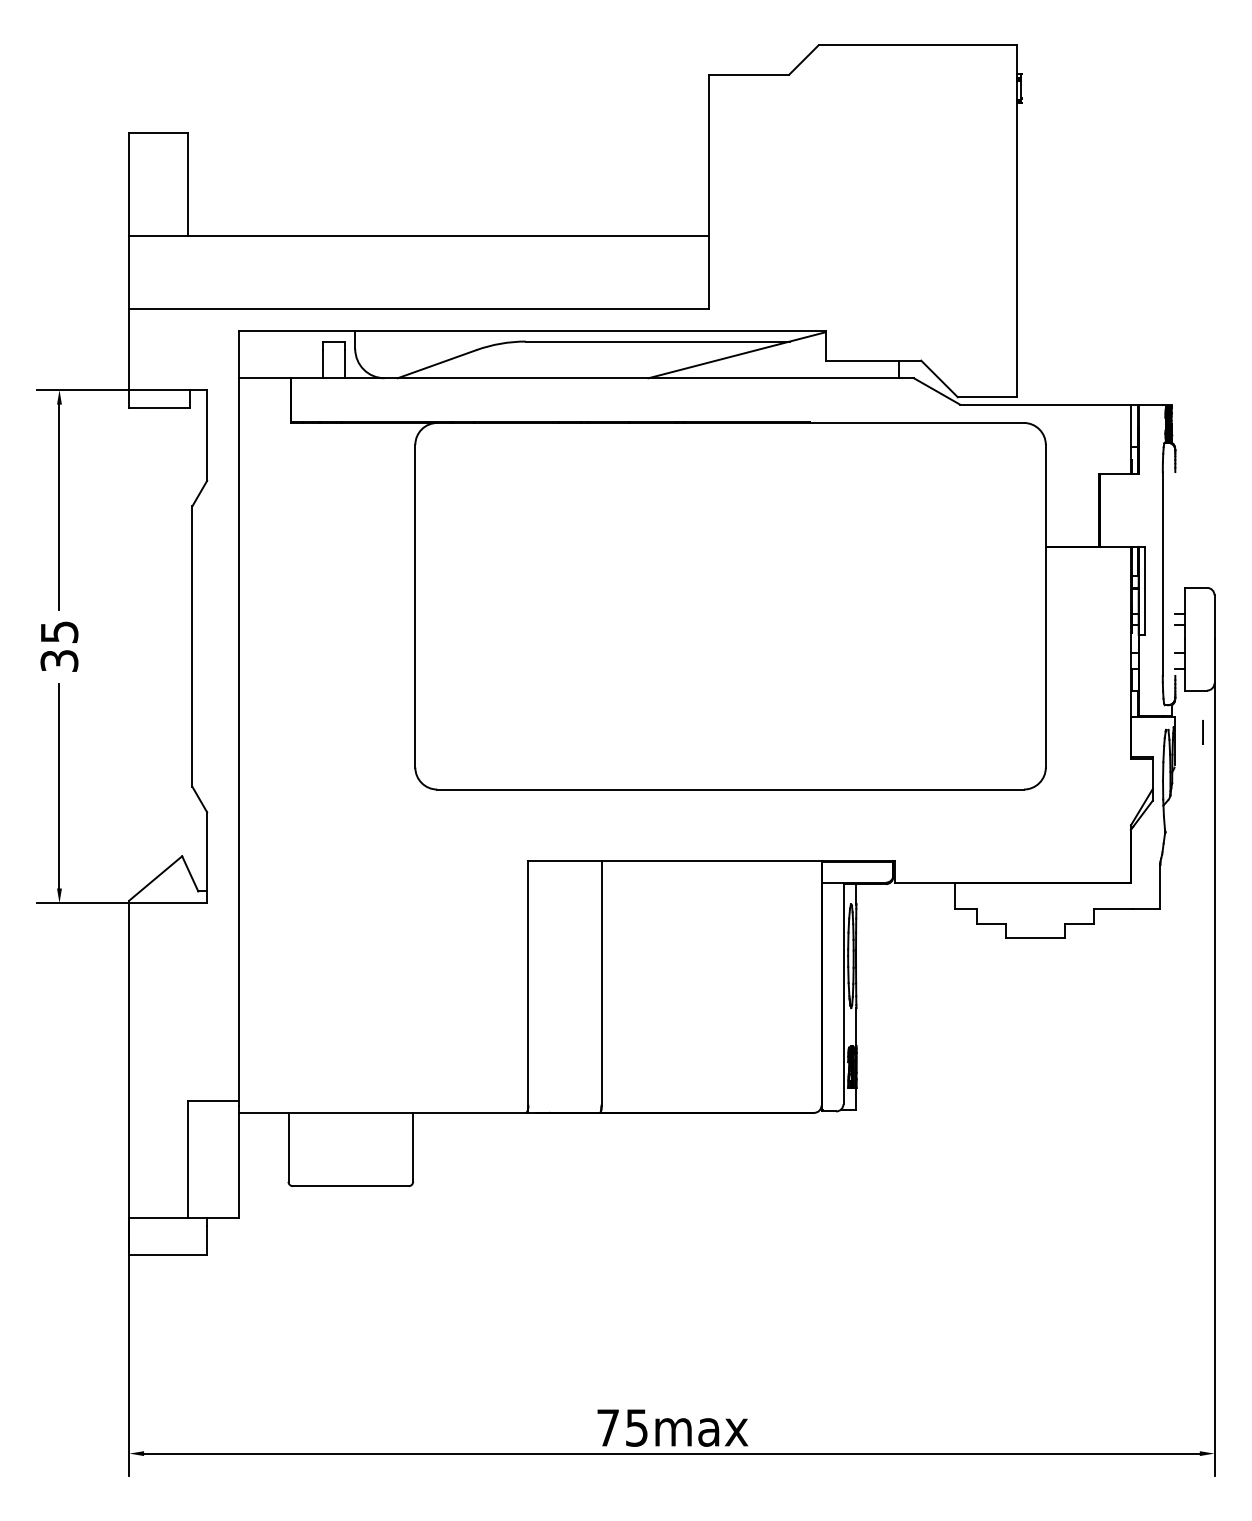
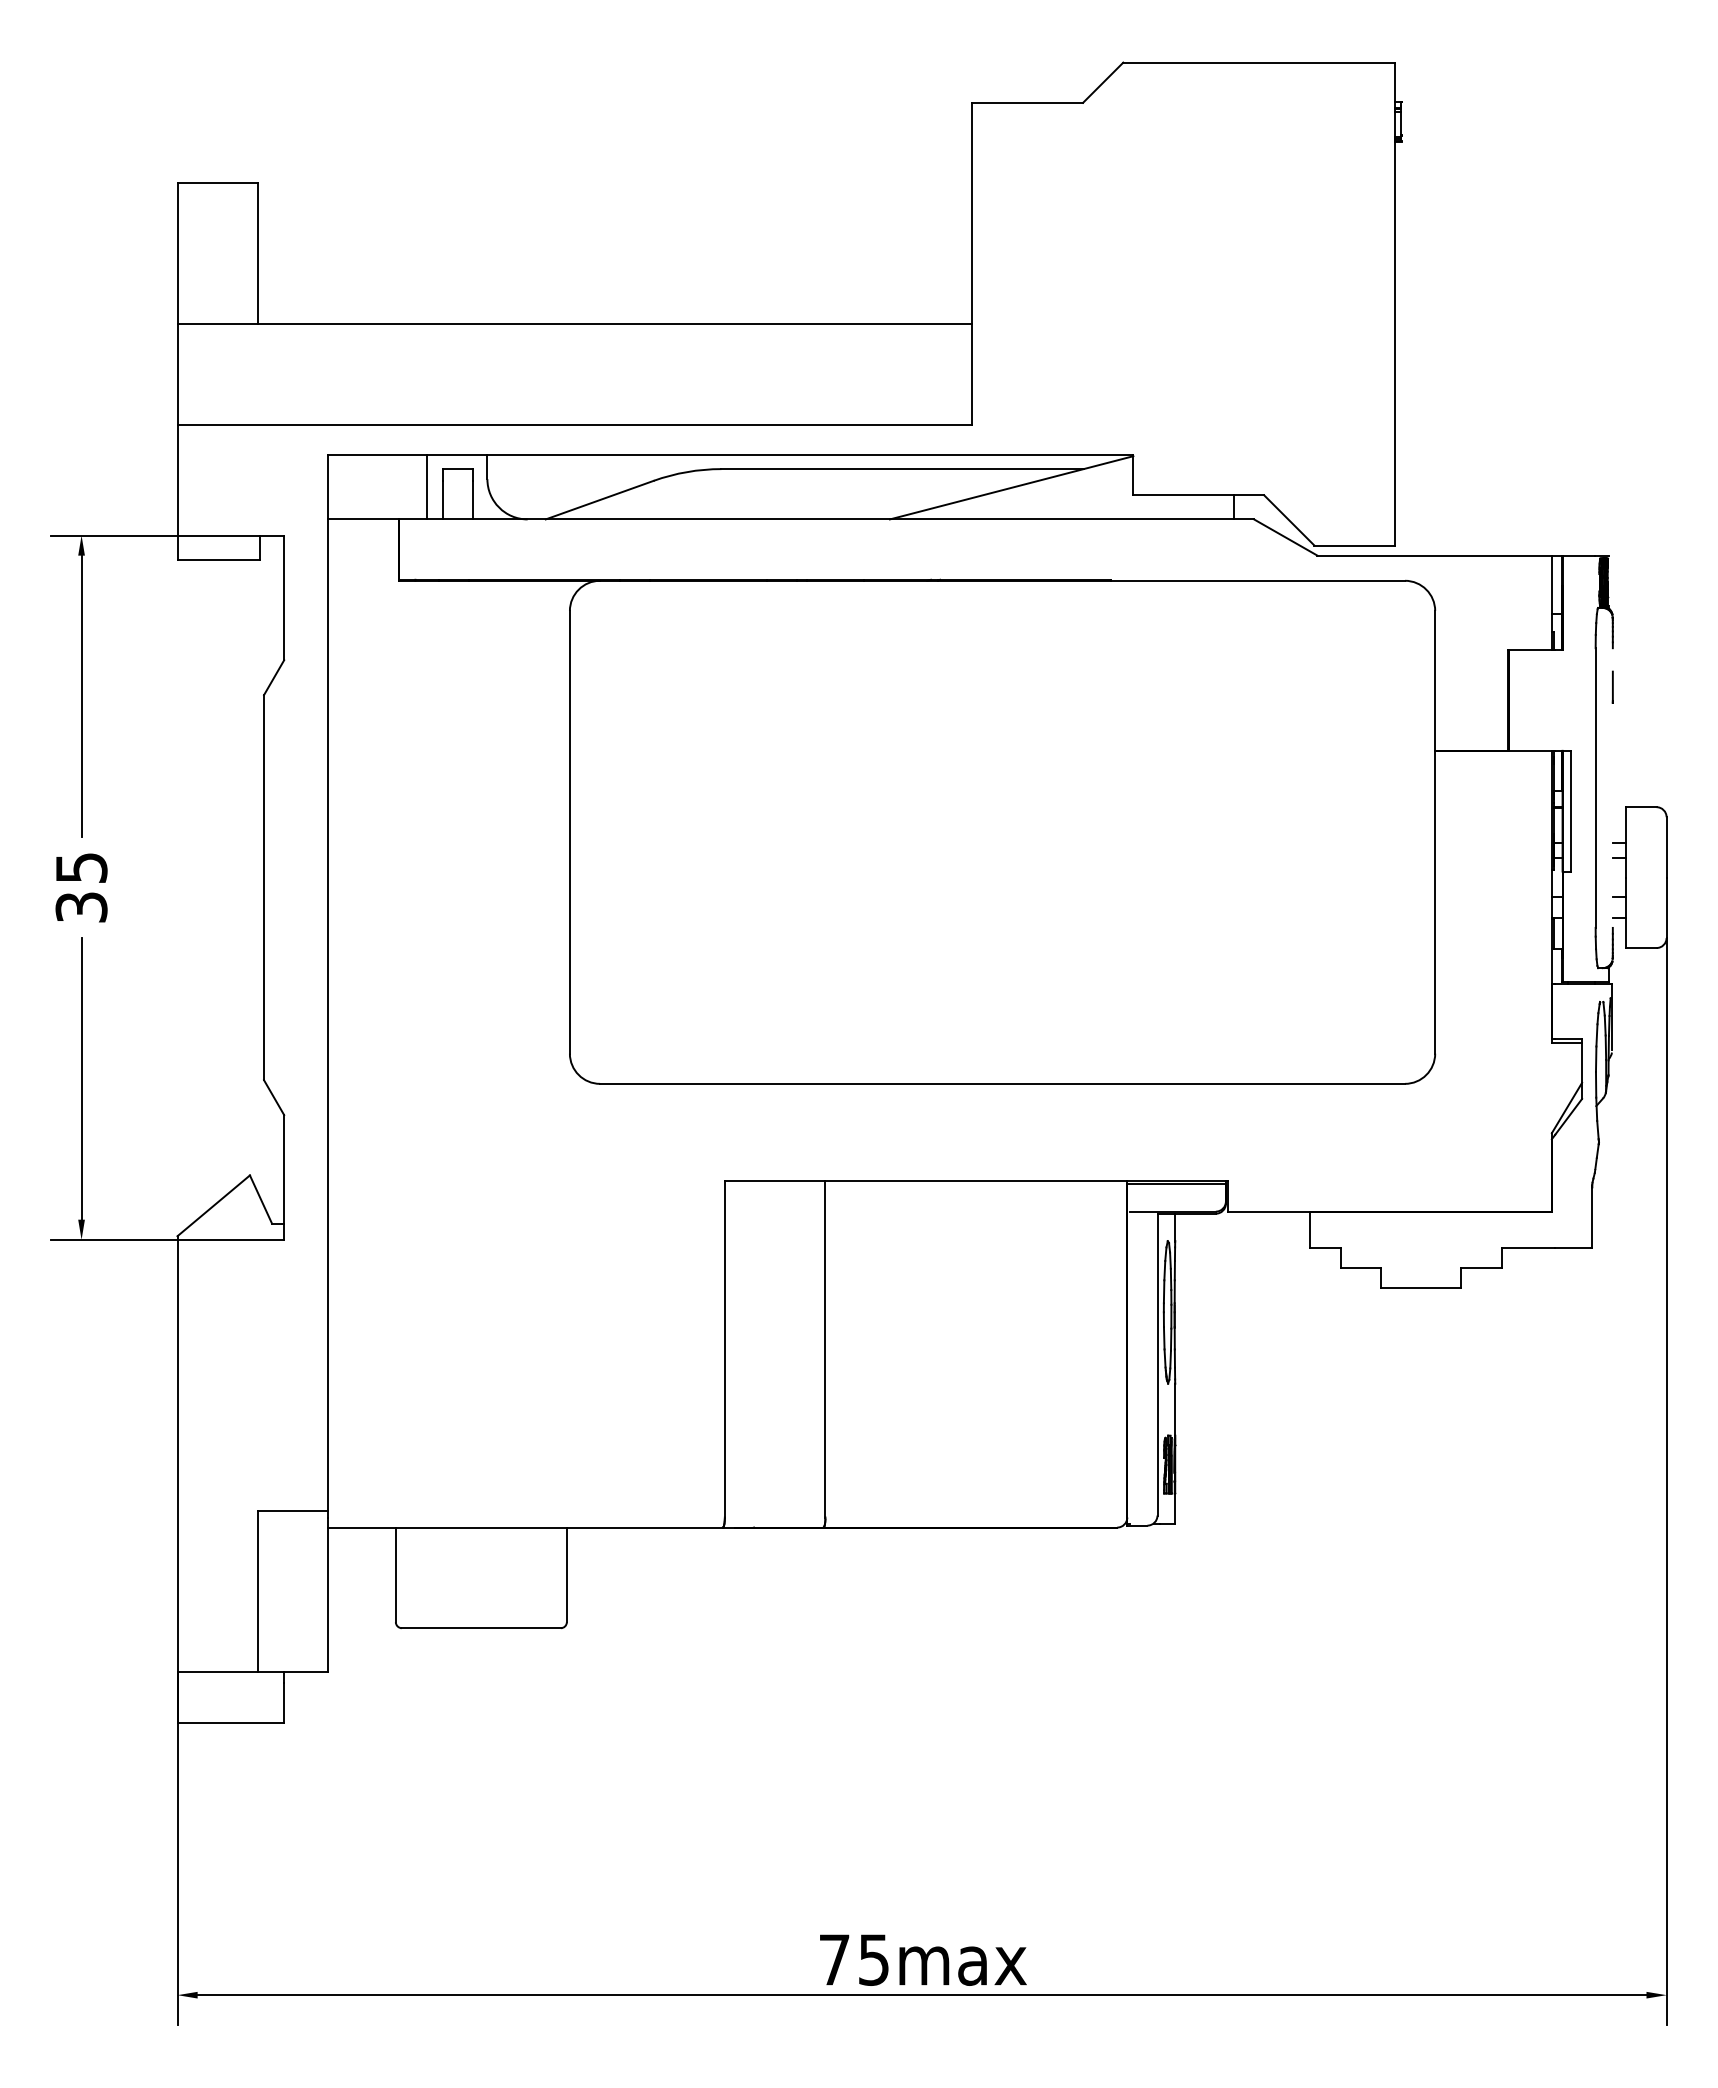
line: (311, 354) -> (427, 487), added
line: (1202, 731) -> (1612, 686), moved

